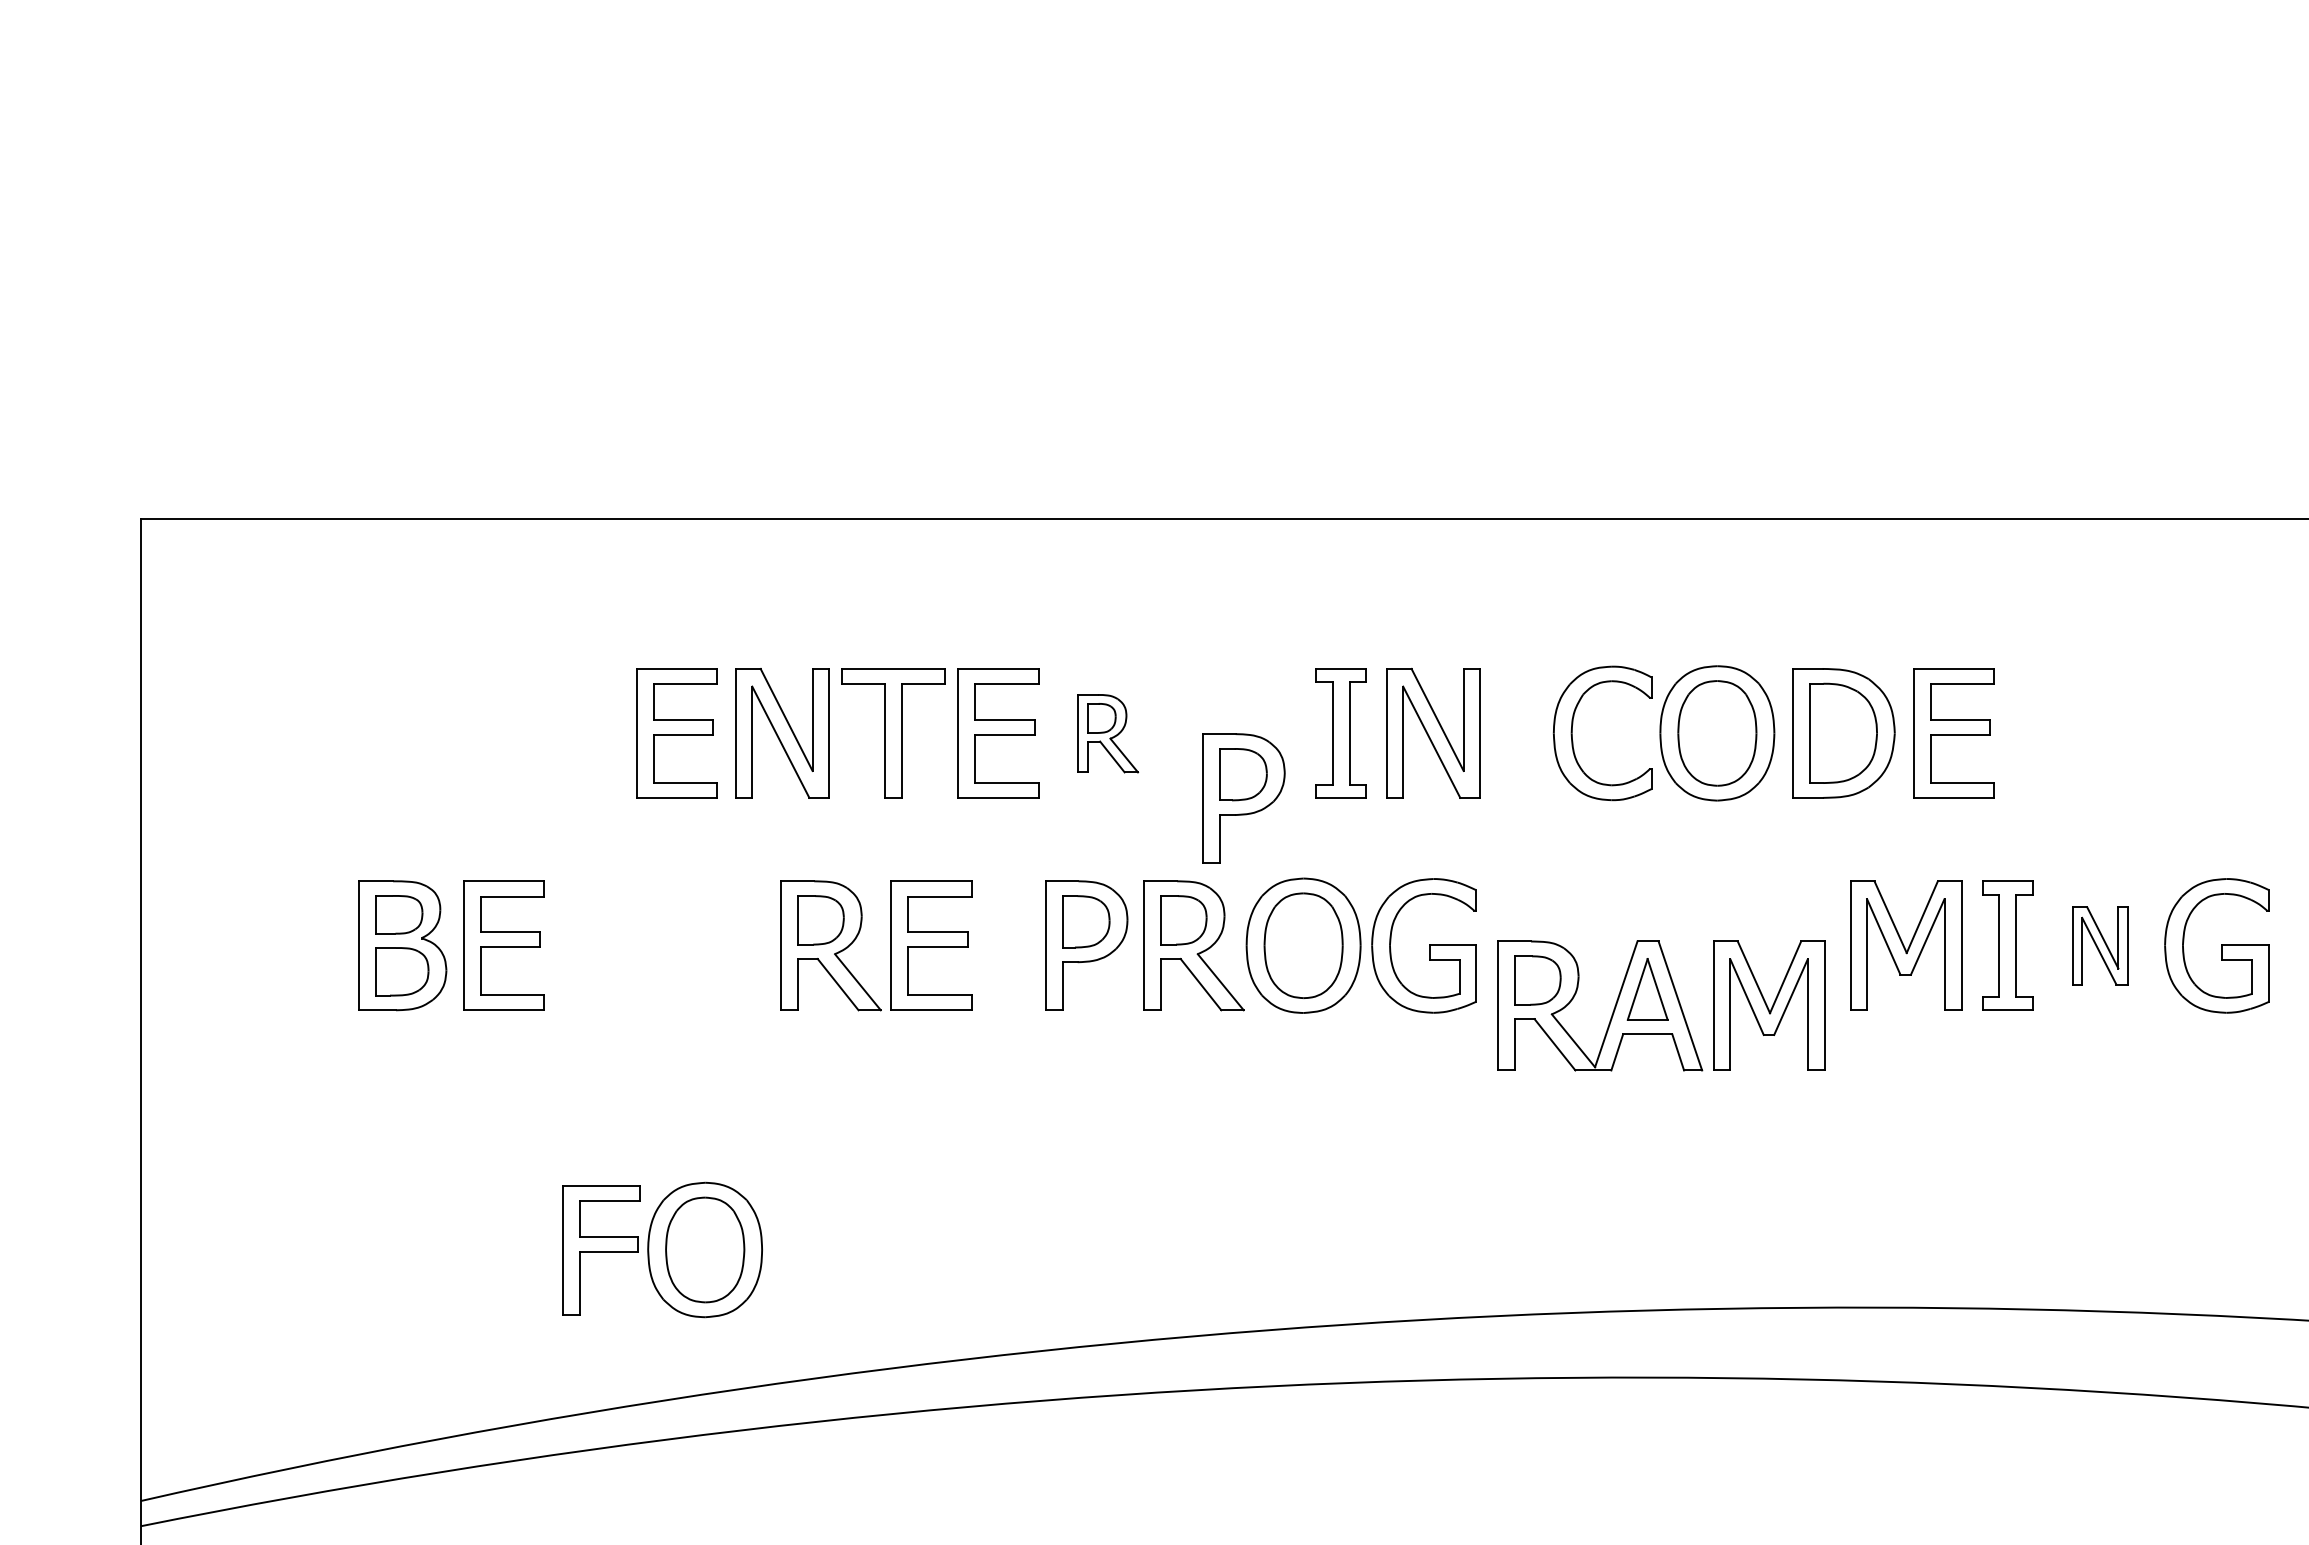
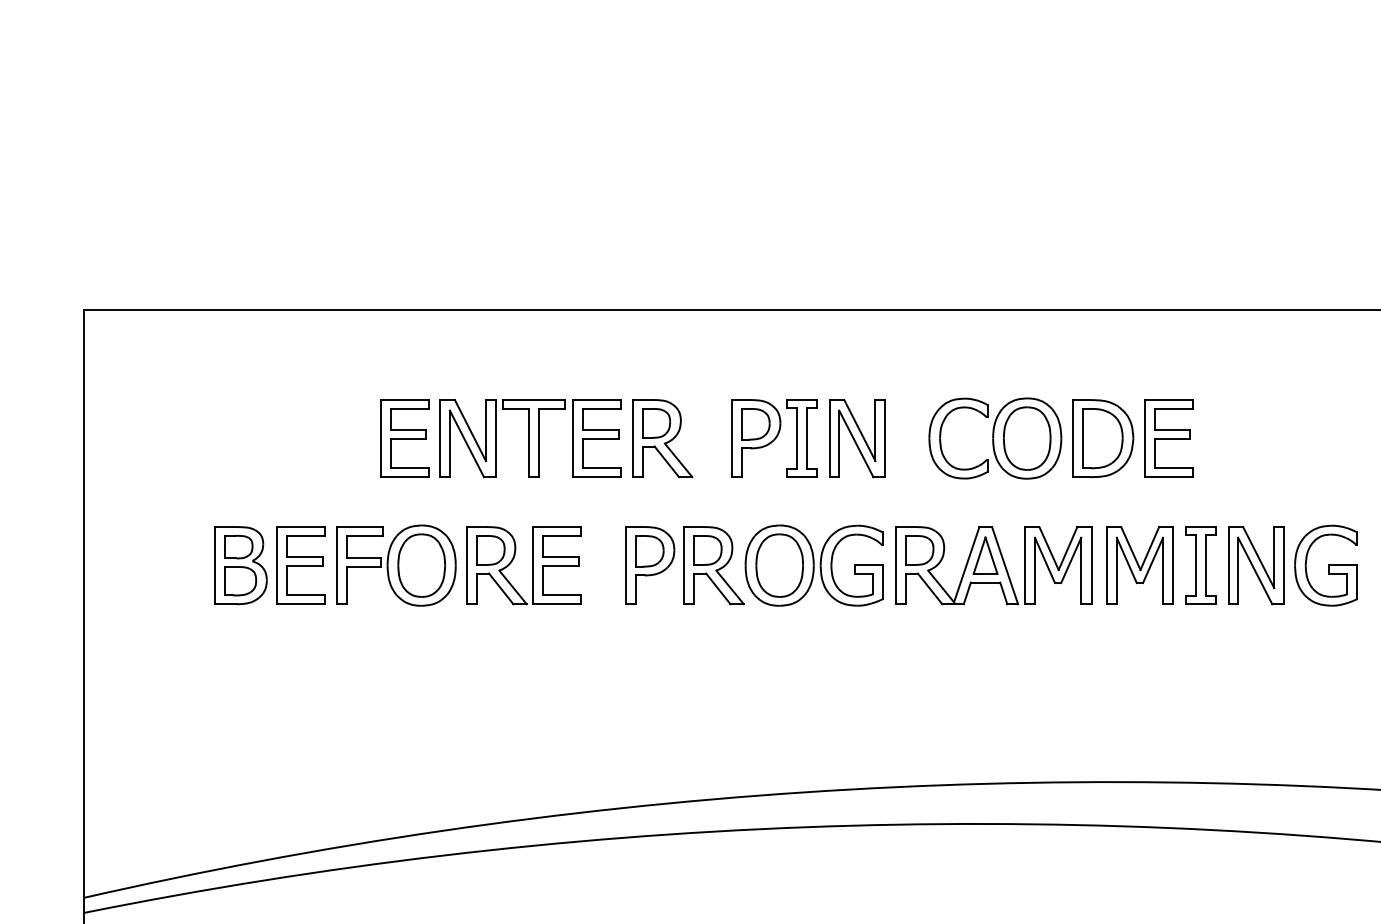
part: (1107, 733) -> (662, 438), size x1.67
part: (1244, 798) -> (756, 438), moved
part: (2100, 945) -> (1256, 565), size x1.67
part: (1660, 1005) -> (993, 565), moved
part: (663, 1249) -> (396, 565), moved

